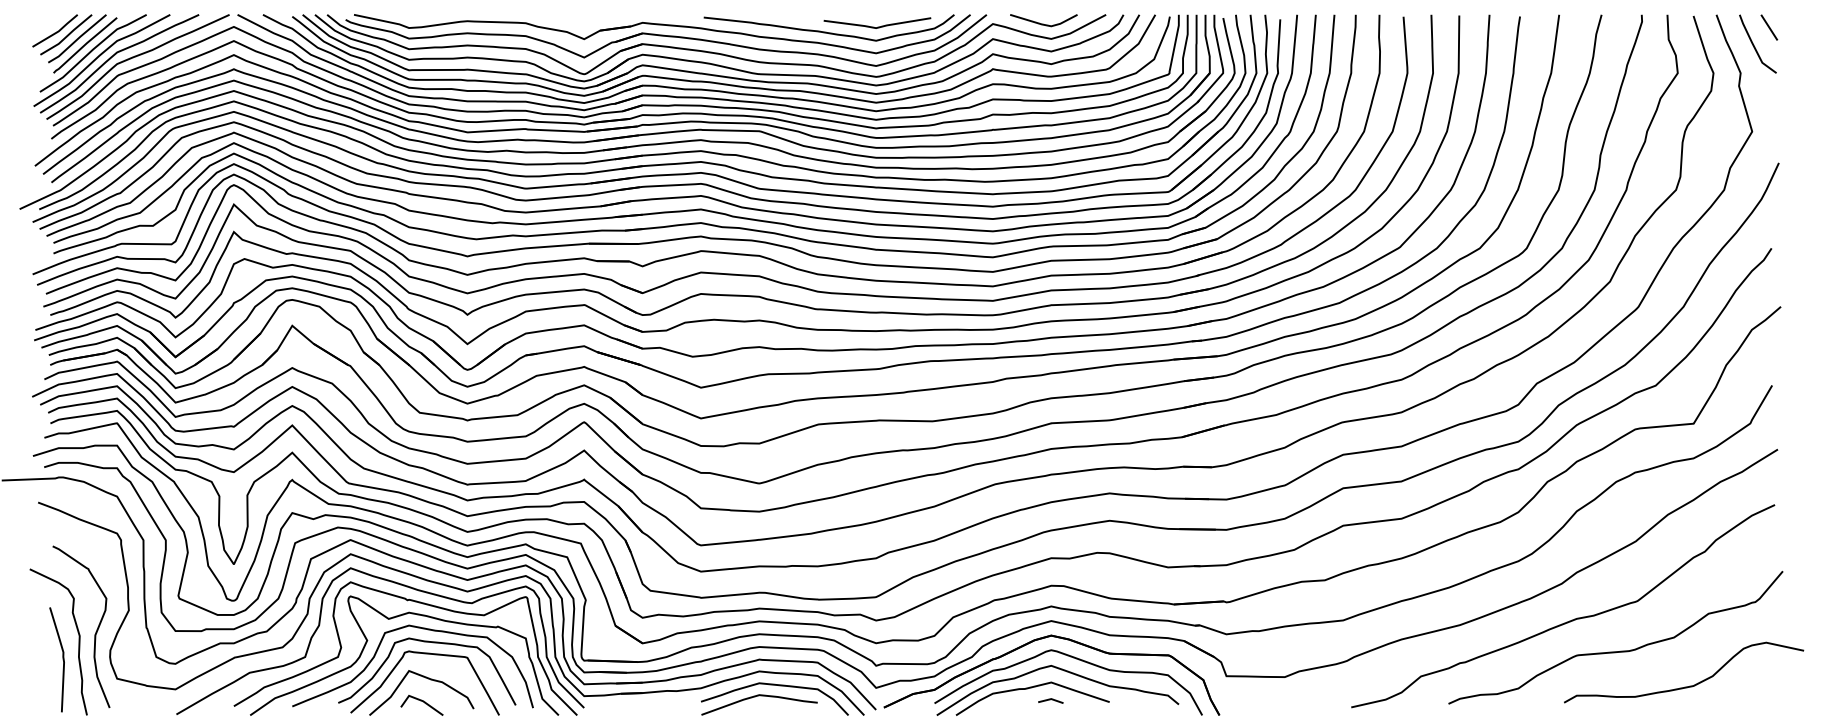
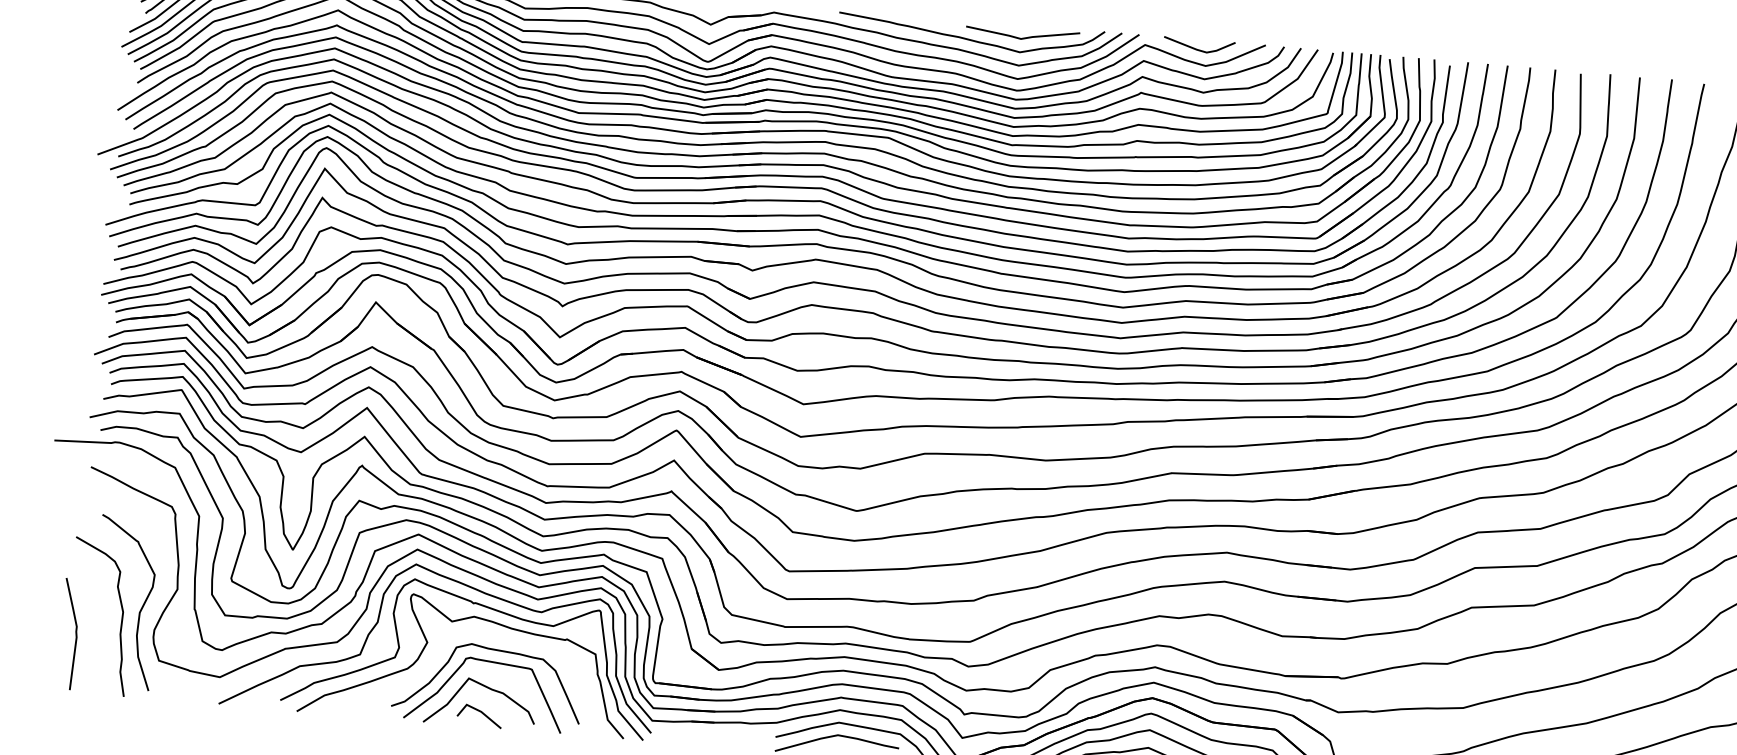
curve: (377, 652) -> (437, 656), removed
curve: (62, 659) -> (75, 634), moved

